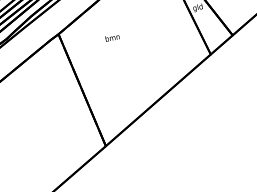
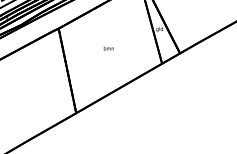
text: (112, 37) -> (108, 48), moved

